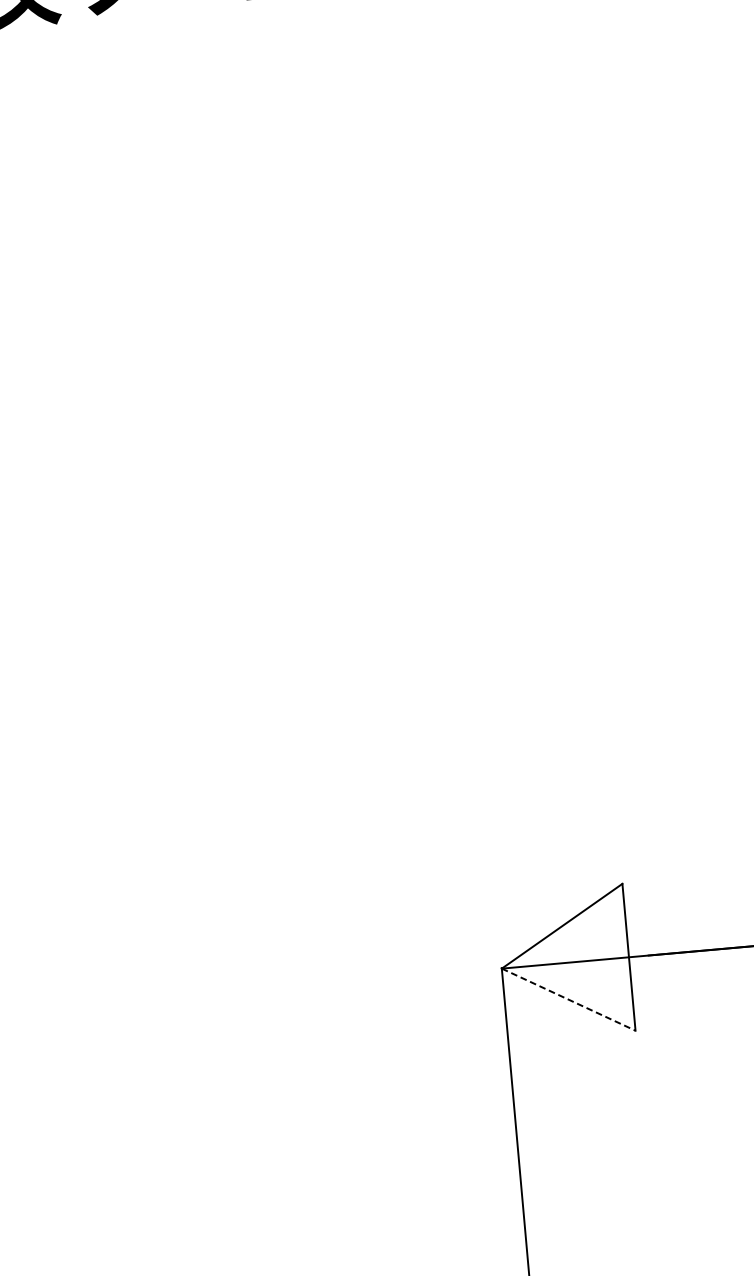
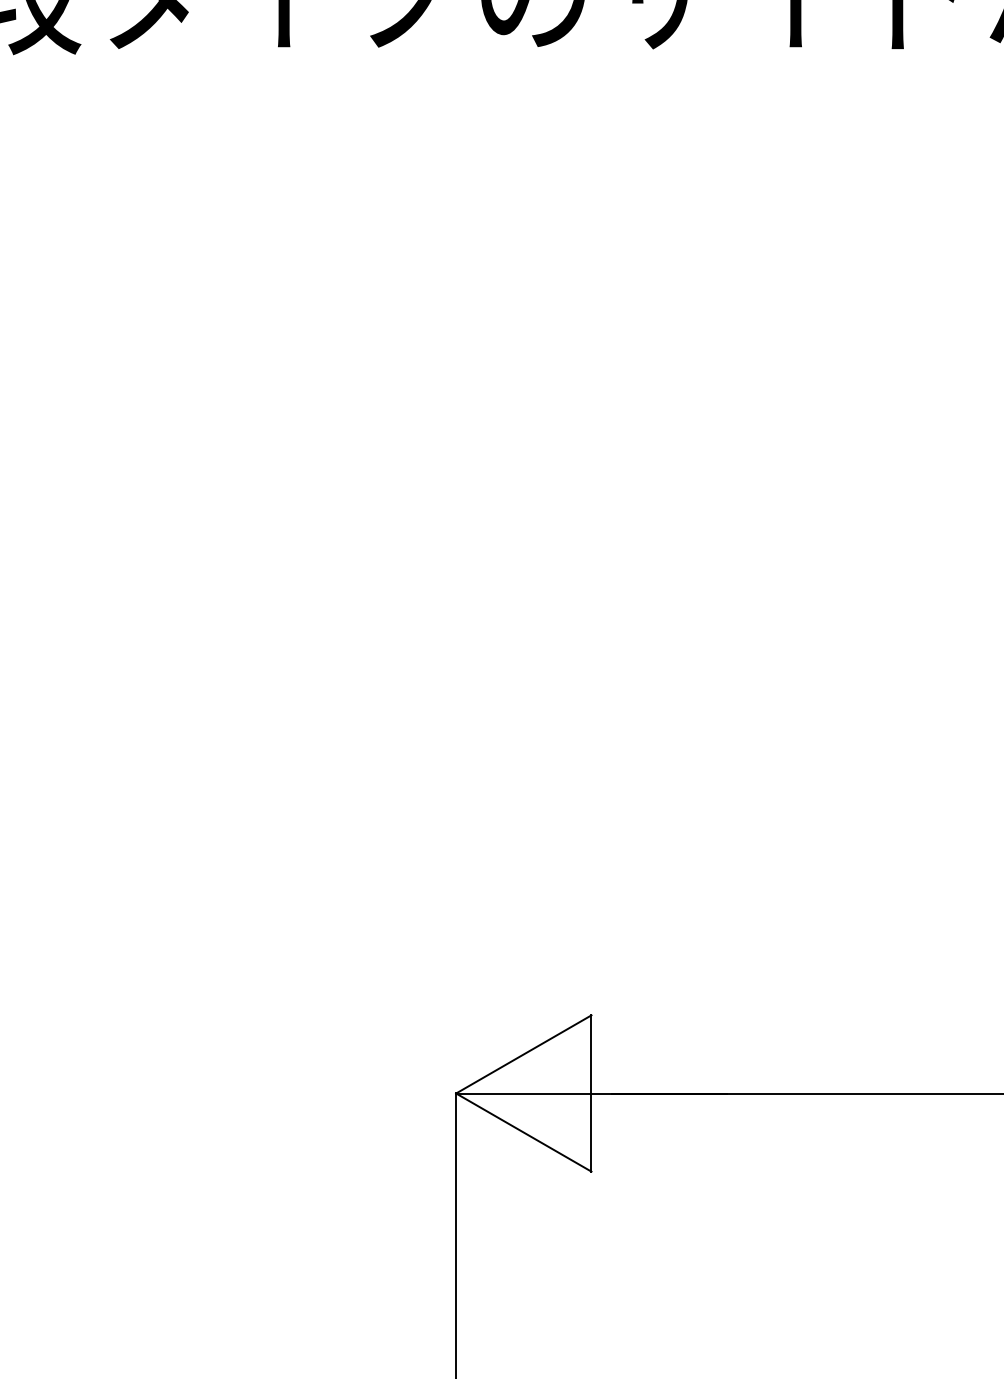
line: (569, 999) -> (524, 1132), dashed -> solid

